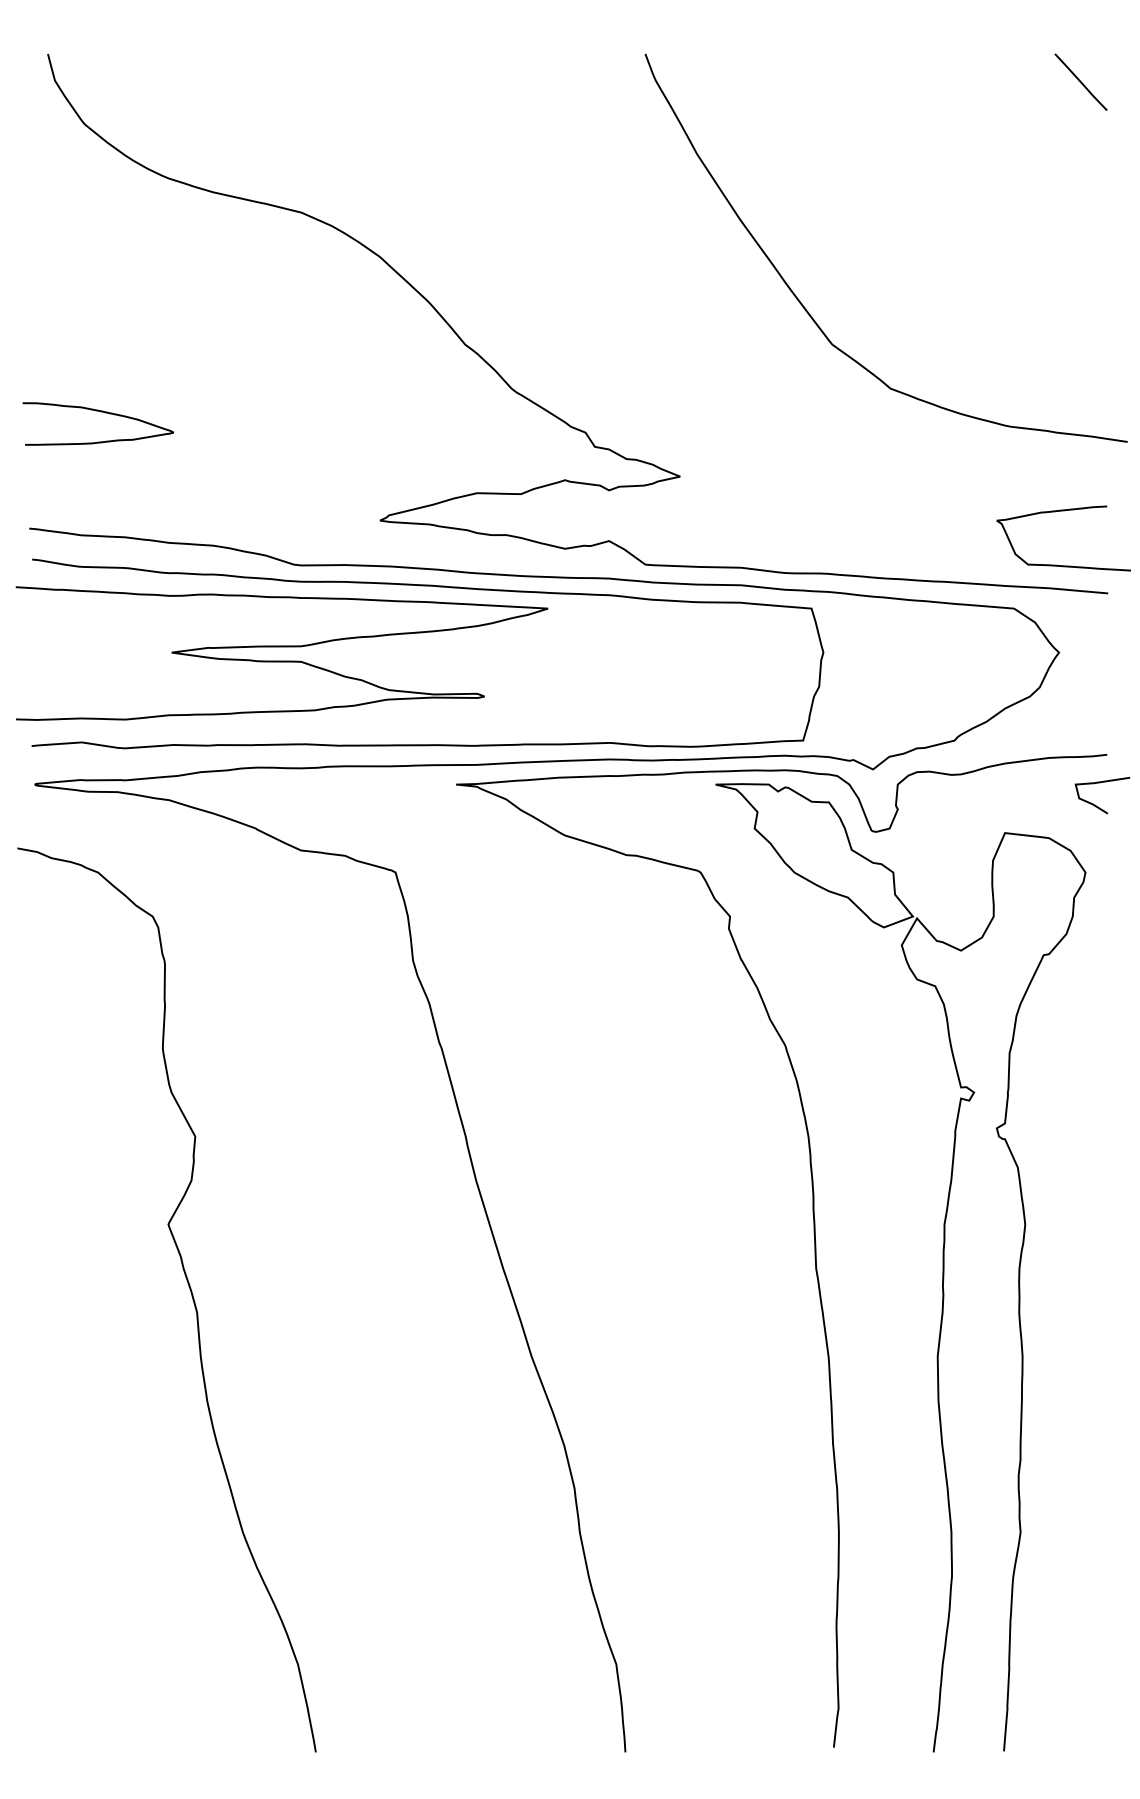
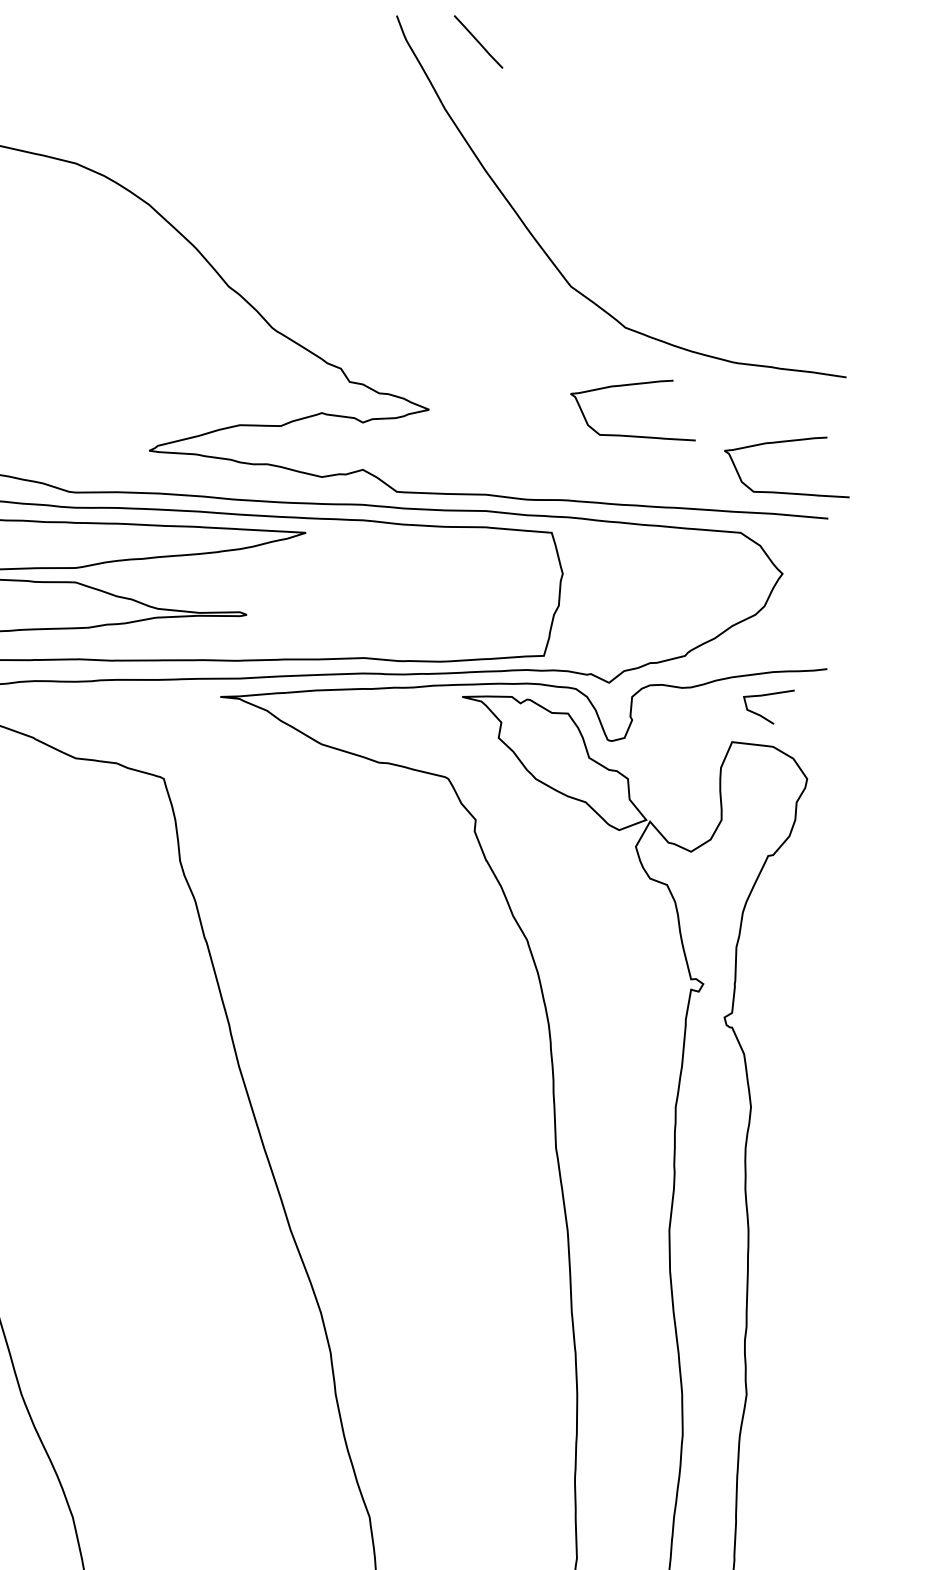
line: (1080, 81) -> (478, 41), moved
curve: (891, 503) -> (626, 434), added
curve: (1095, 804) -> (762, 715), moved

